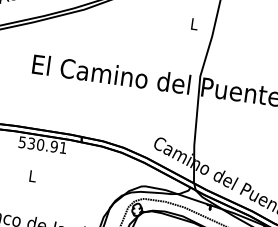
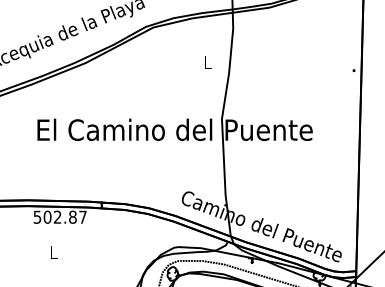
text: (46, 145) -> (64, 216), 530.91 -> 502.87

